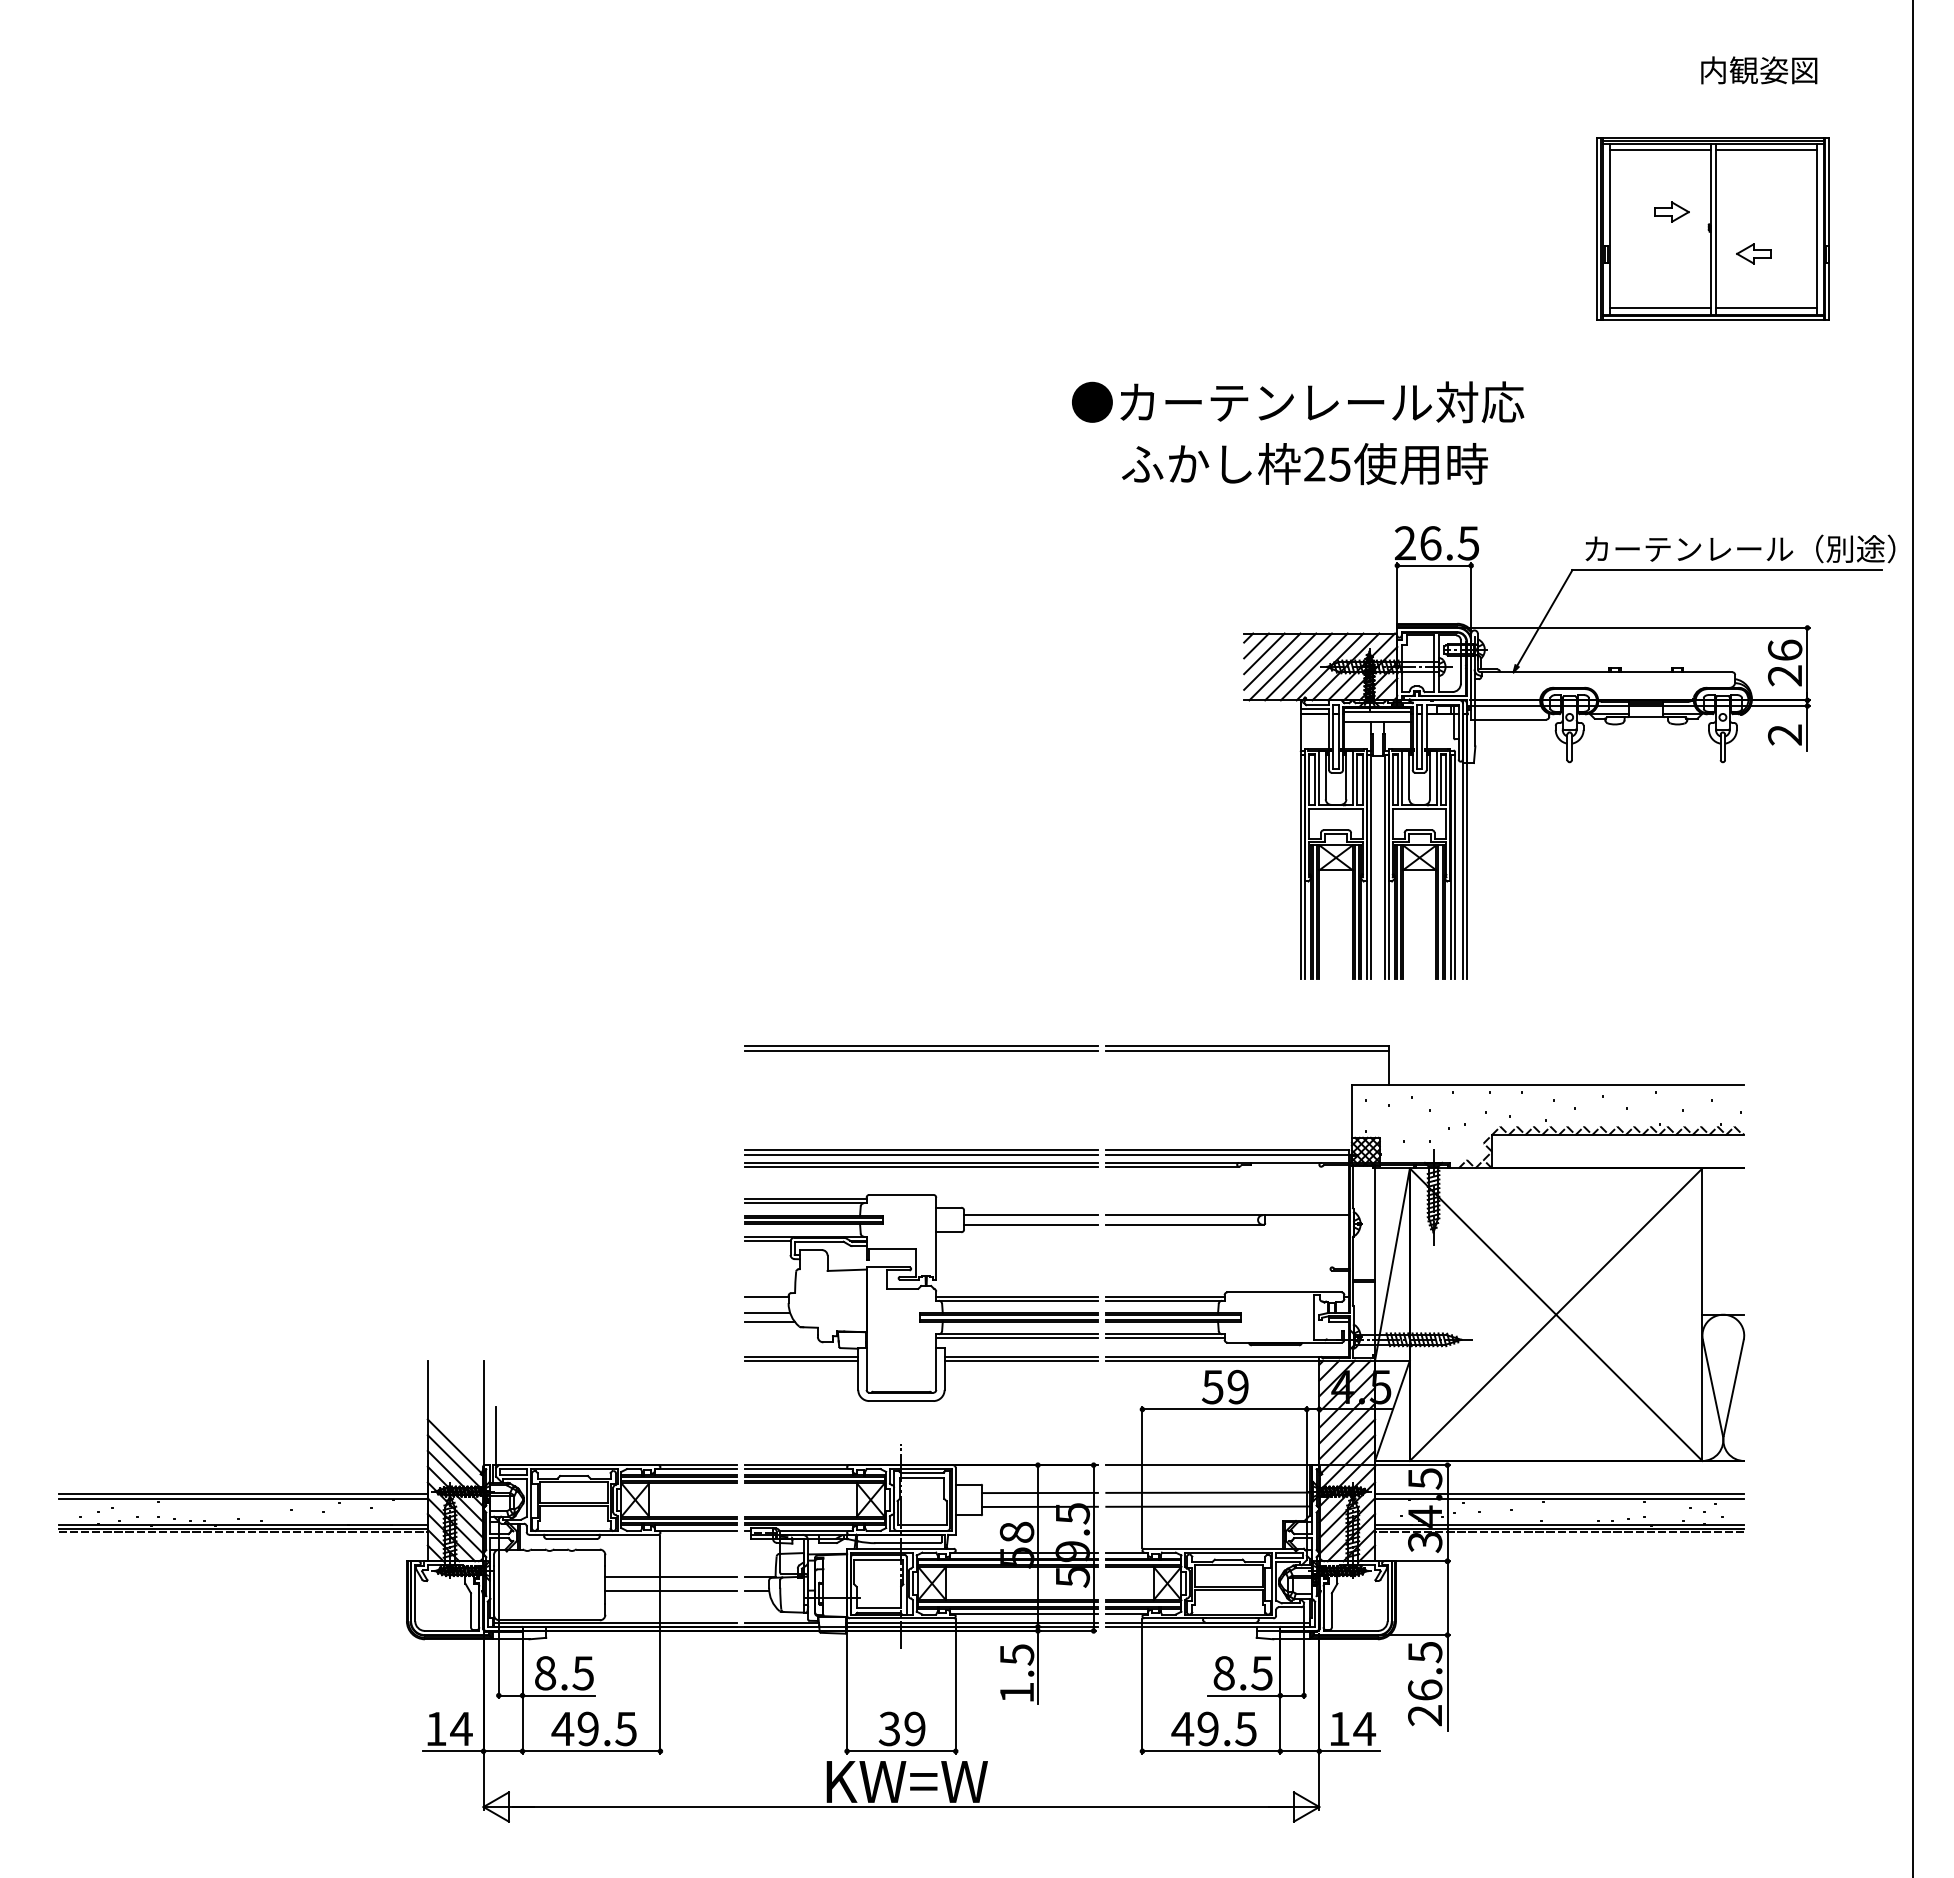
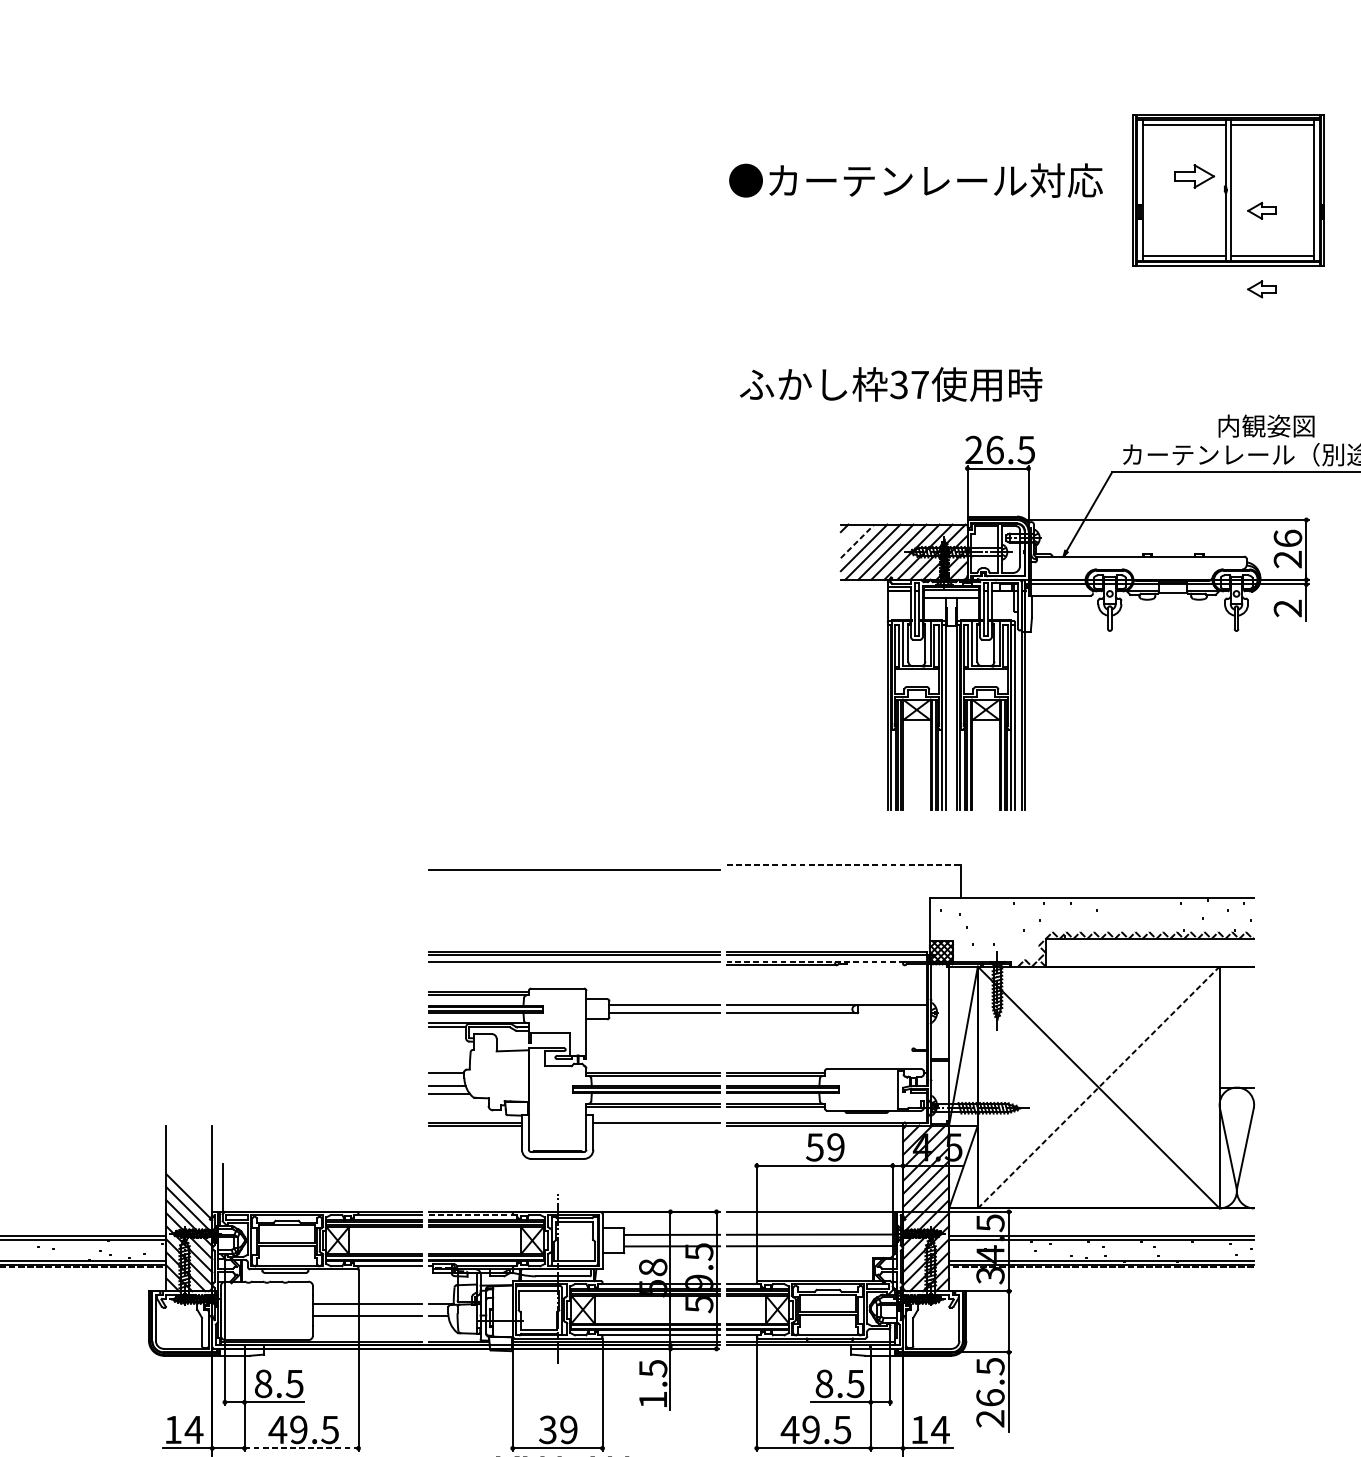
text: (1759, 70) -> (1266, 426), moved
part: (1671, 211) -> (1194, 175), size x1.4
part: (1753, 348) -> (1261, 289), added
text: (1298, 402) -> (916, 180), moved
text: (1326, 464) -> (908, 384), 25 -> 37
line: (1256, 645) -> (851, 534), removed
line: (1264, 653) -> (857, 541), solid -> dashed
line: (921, 1045) -> (574, 865), removed
line: (1248, 1045) -> (844, 865), solid -> dashed
line: (1247, 1051) -> (843, 870), removed
line: (1213, 1162) -> (815, 961), solid -> dashed
line: (921, 1166) -> (574, 965), removed
line: (1556, 1314) -> (1099, 1087), solid -> dashed
line: (1020, 1360) -> (656, 1125), removed
line: (799, 1469) -> (473, 1215), solid -> dashed
line: (591, 1751) -> (301, 1448), solid -> dashed

